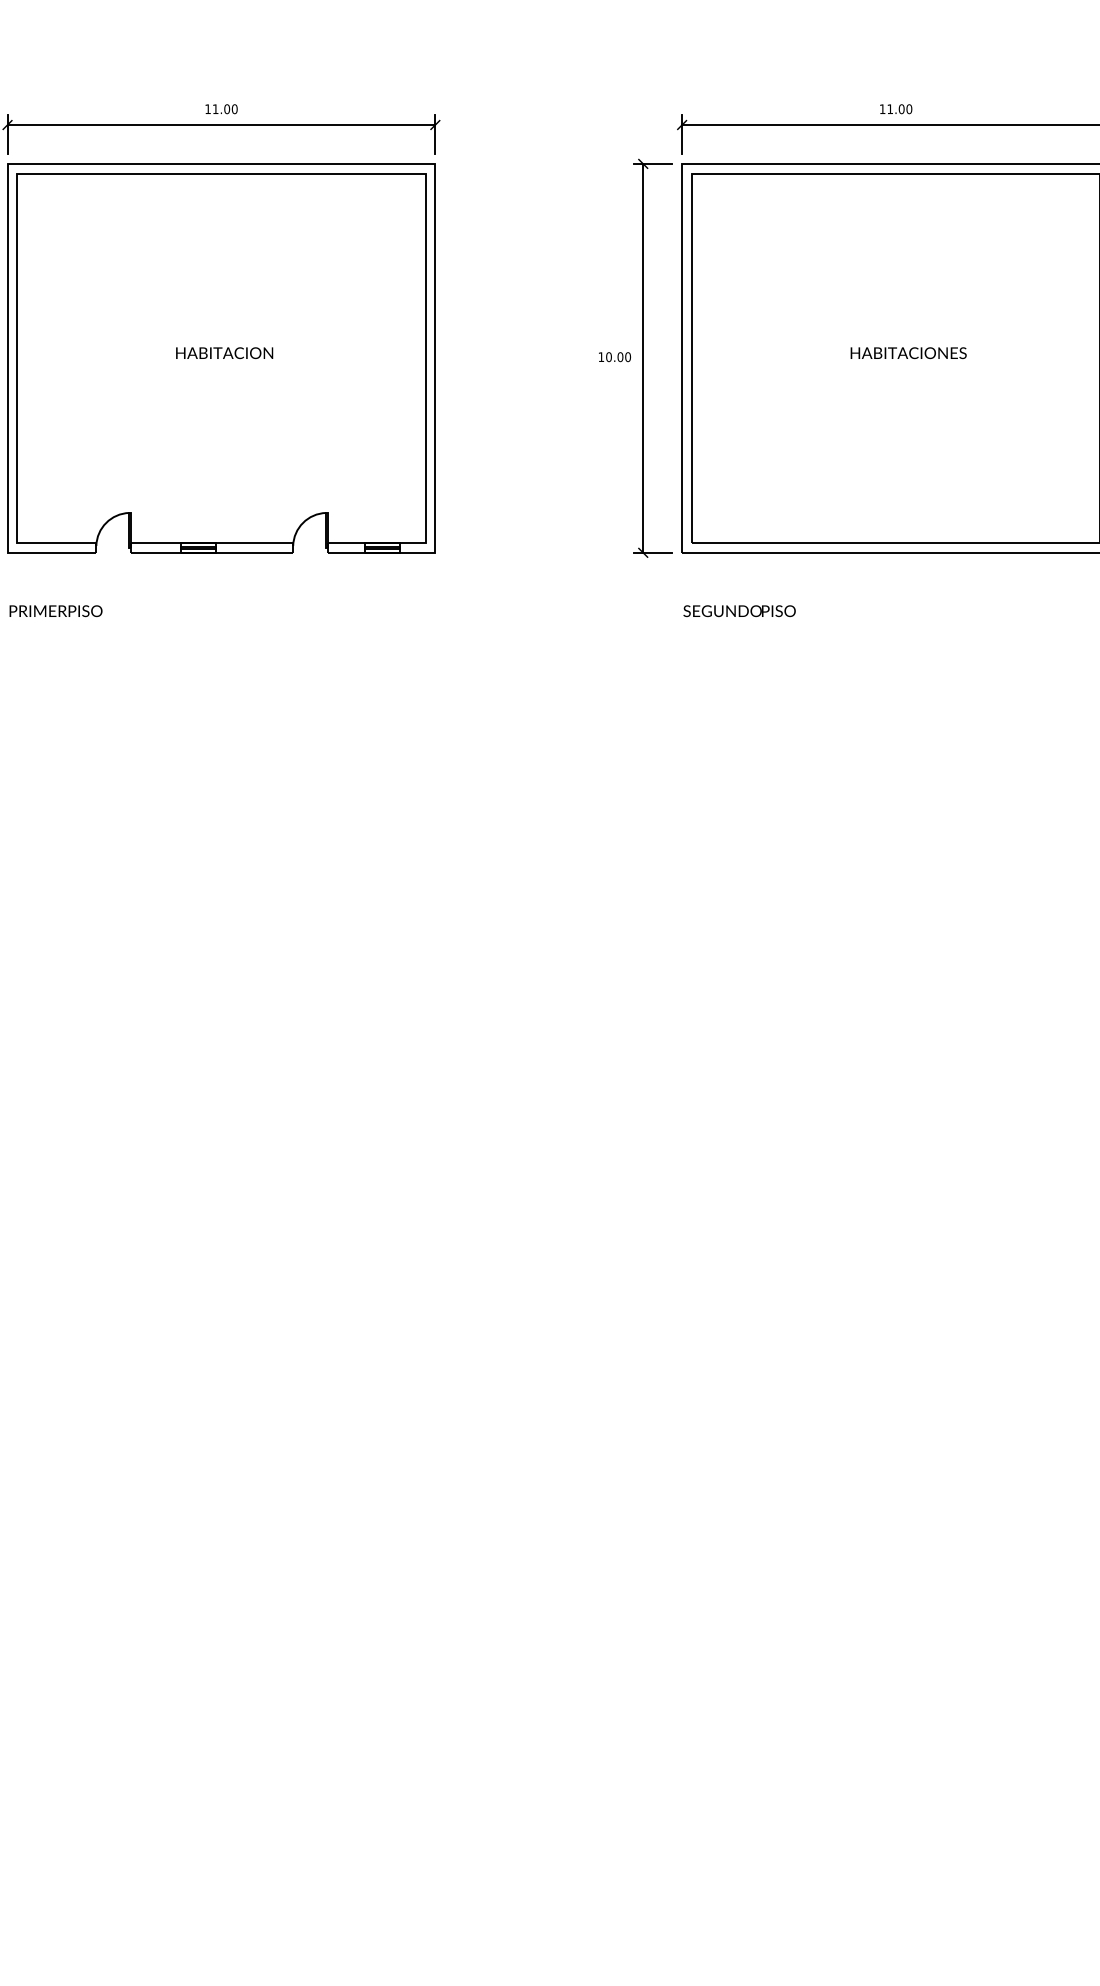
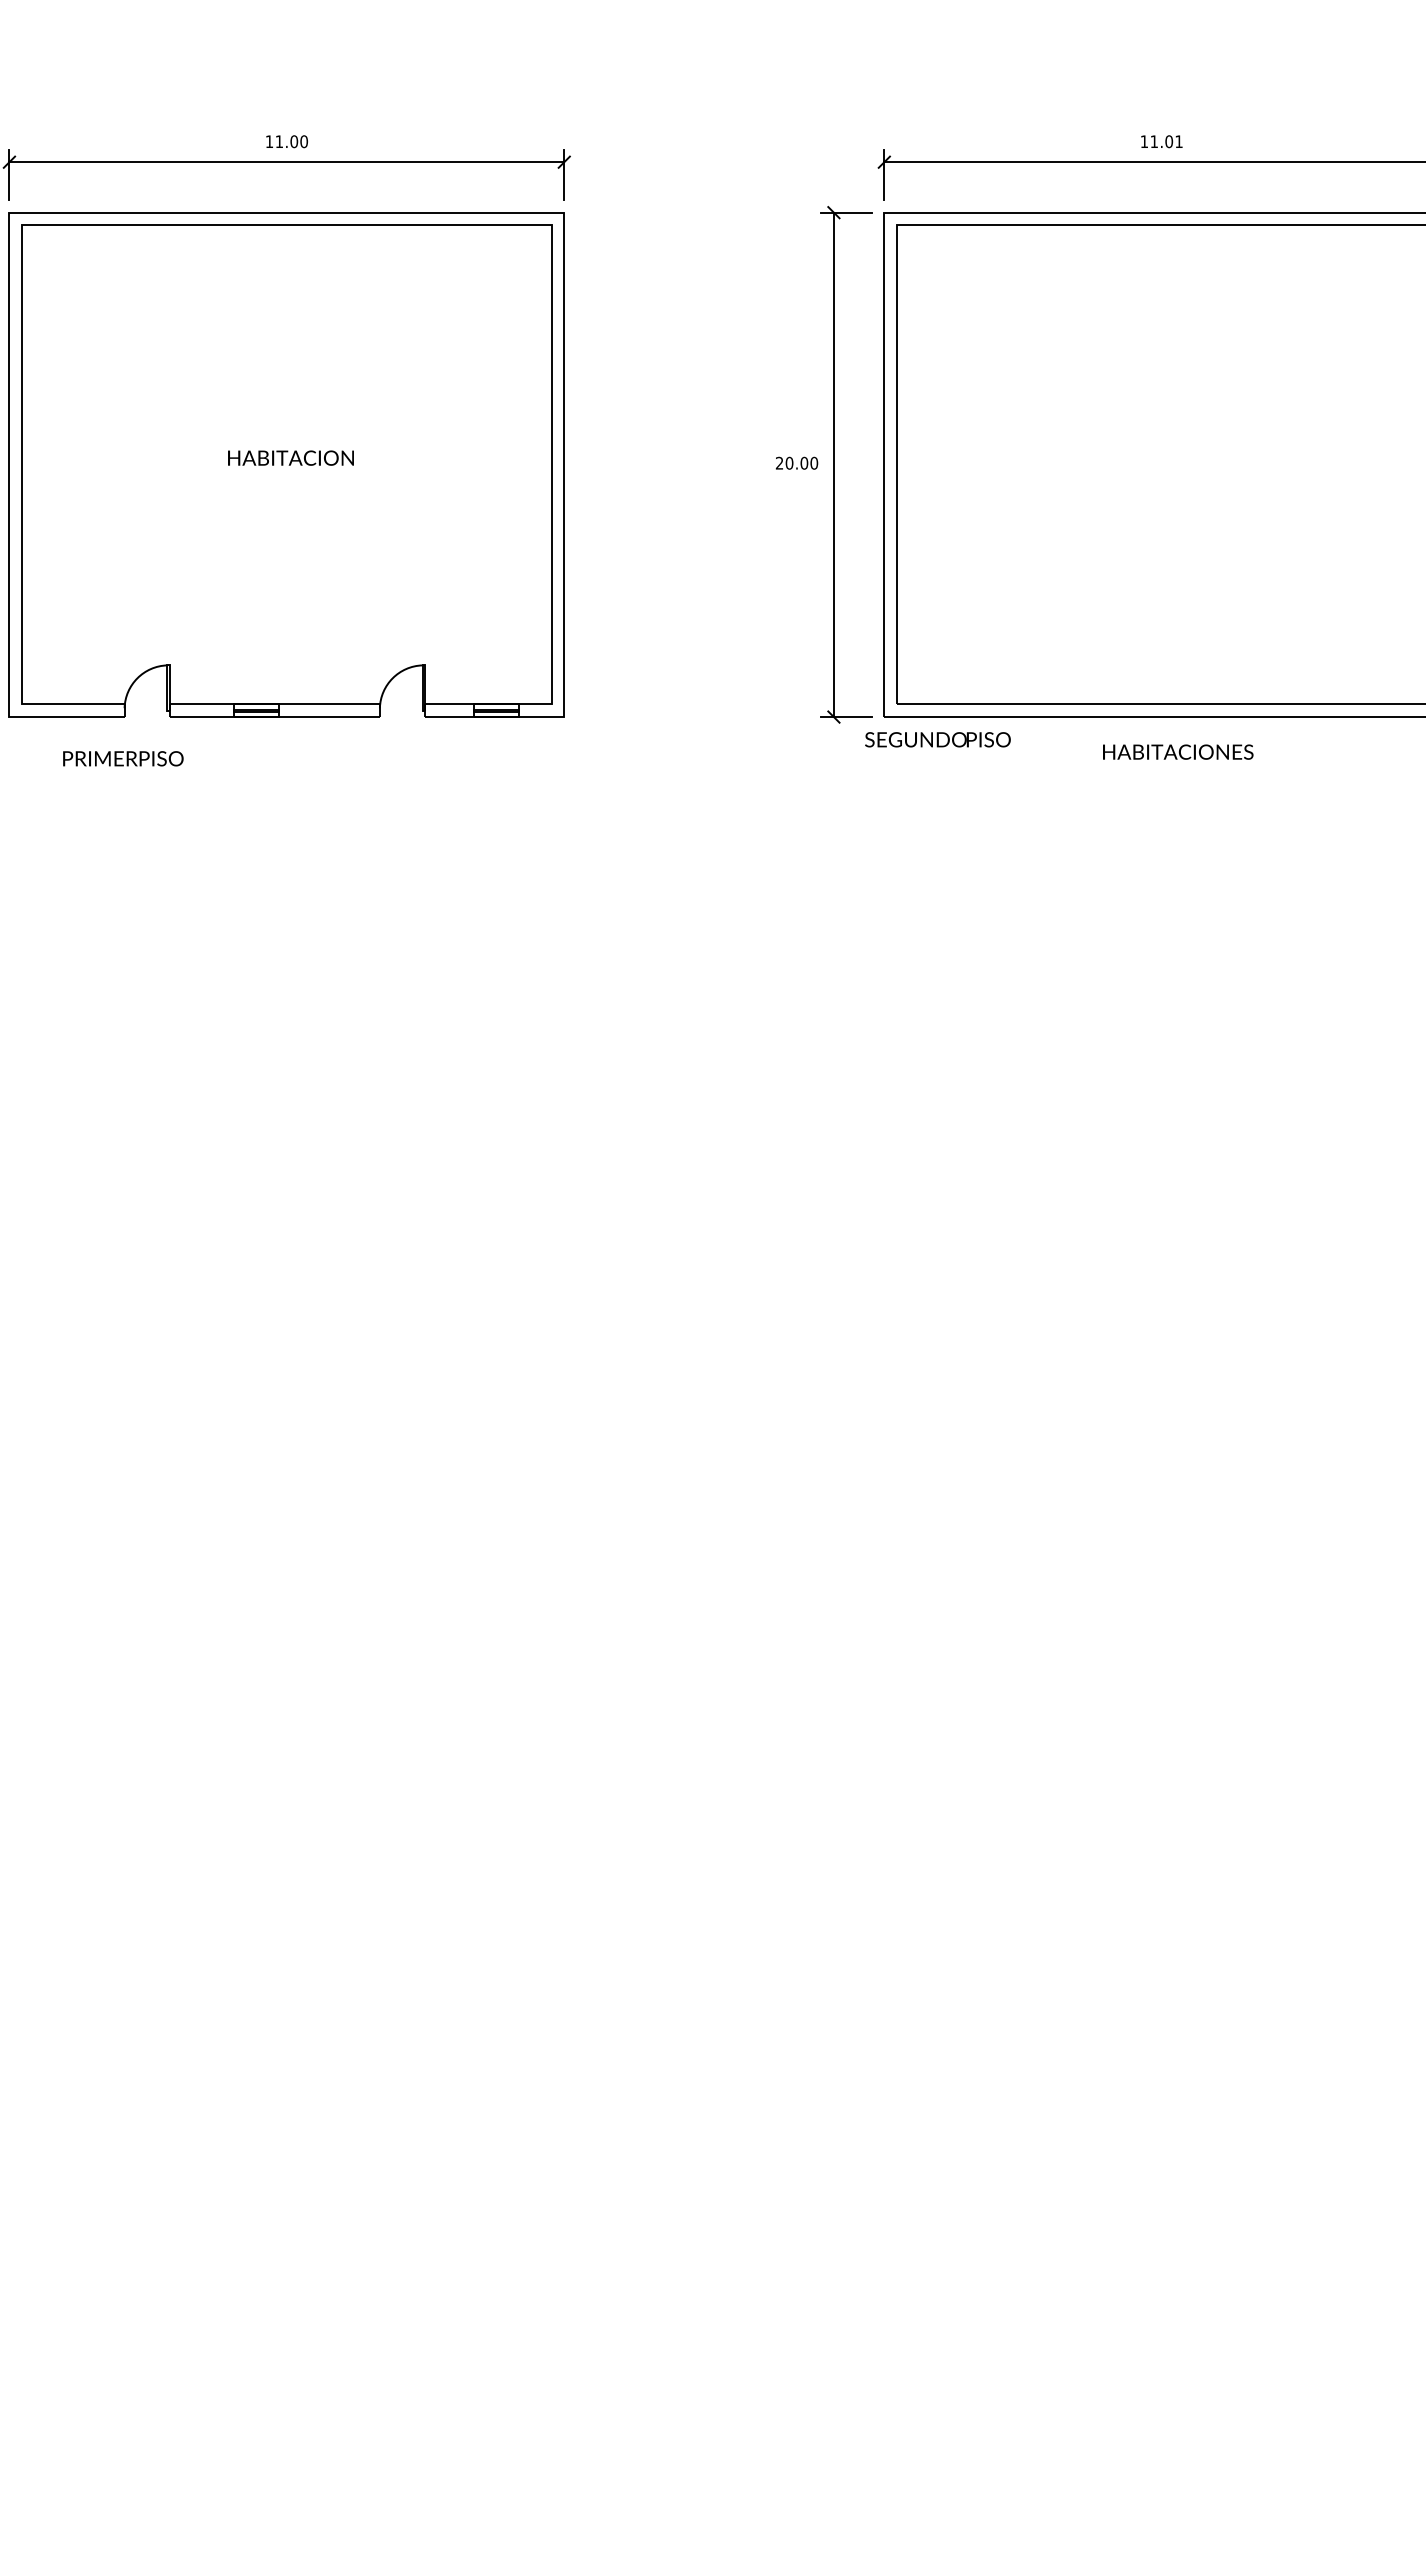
text: (908, 109) -> (1178, 141), 11.00 -> 11.01
text: (908, 352) -> (1178, 751), moved
text: (601, 356) -> (779, 462), 10.00 -> 20.00
text: (56, 610) -> (123, 758), moved
text: (739, 610) -> (937, 739), moved

